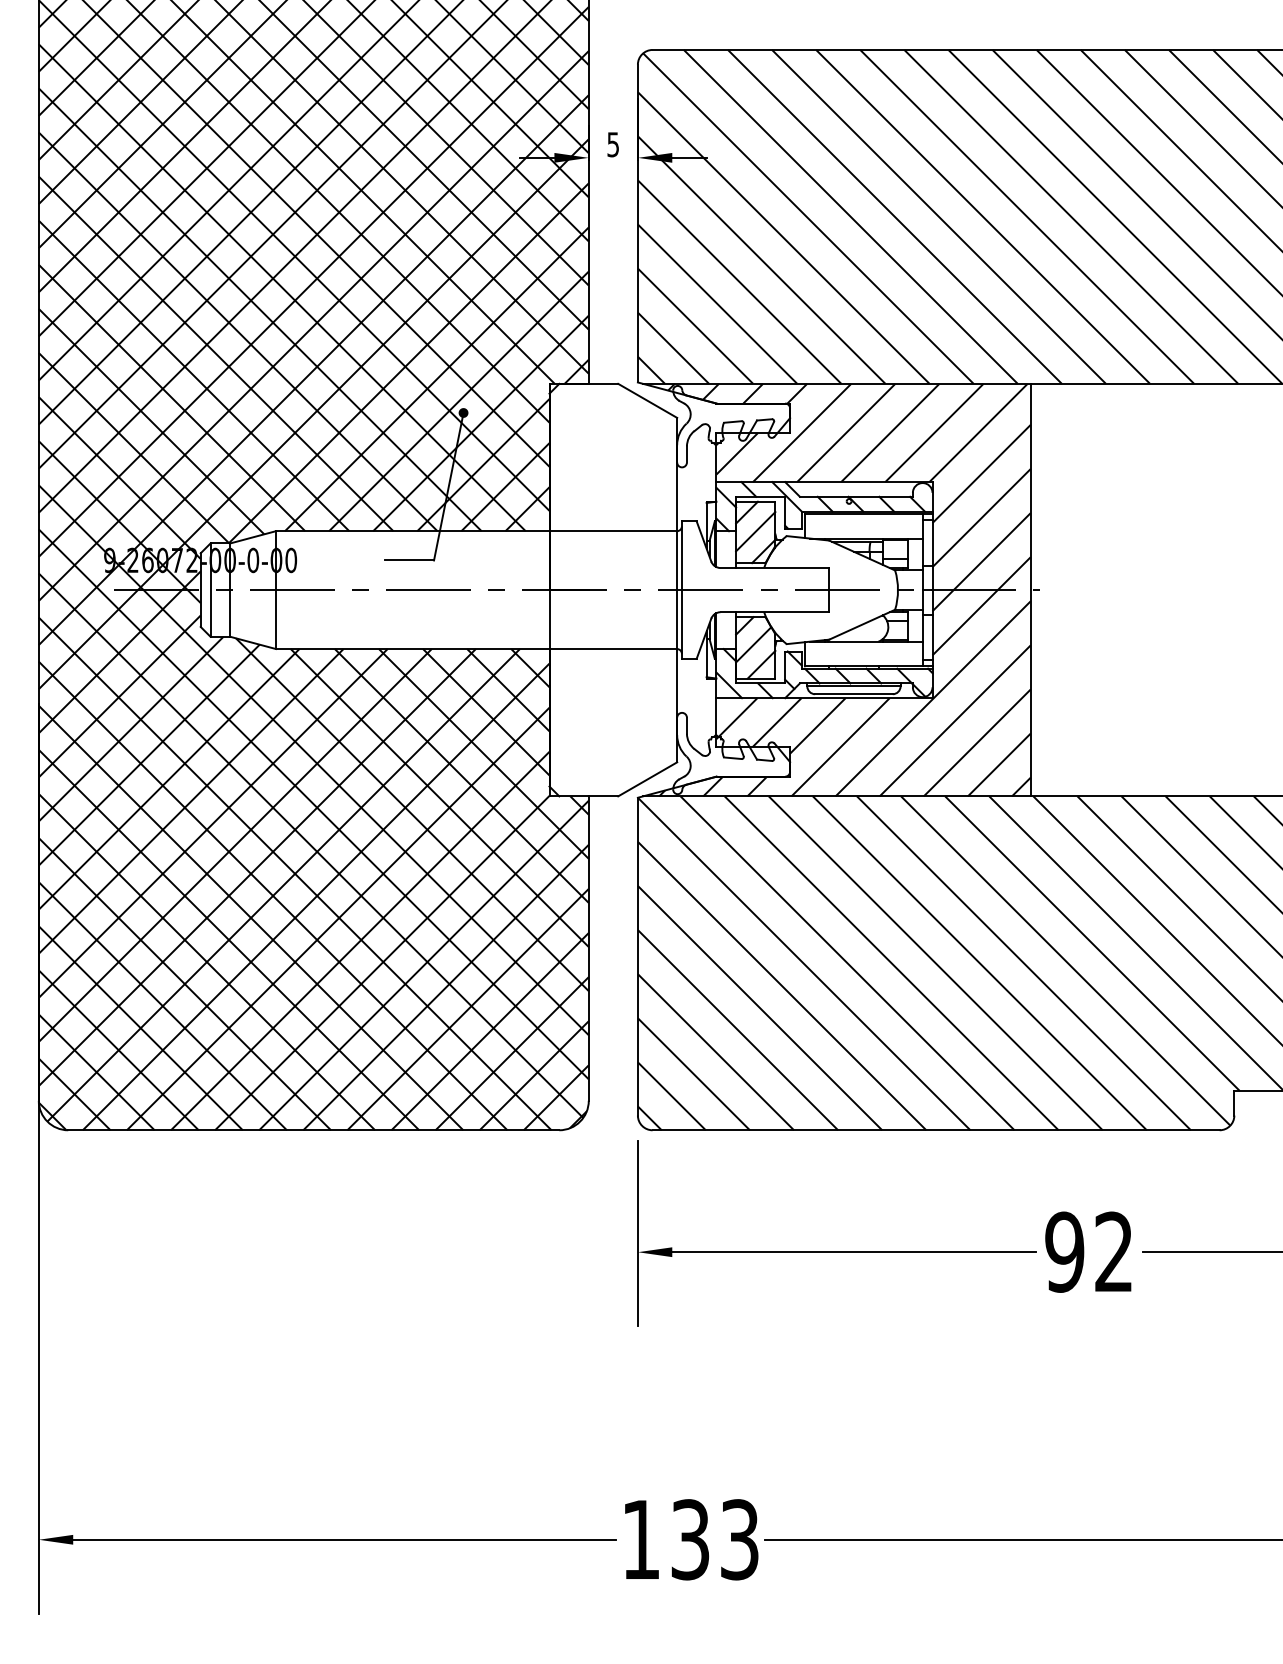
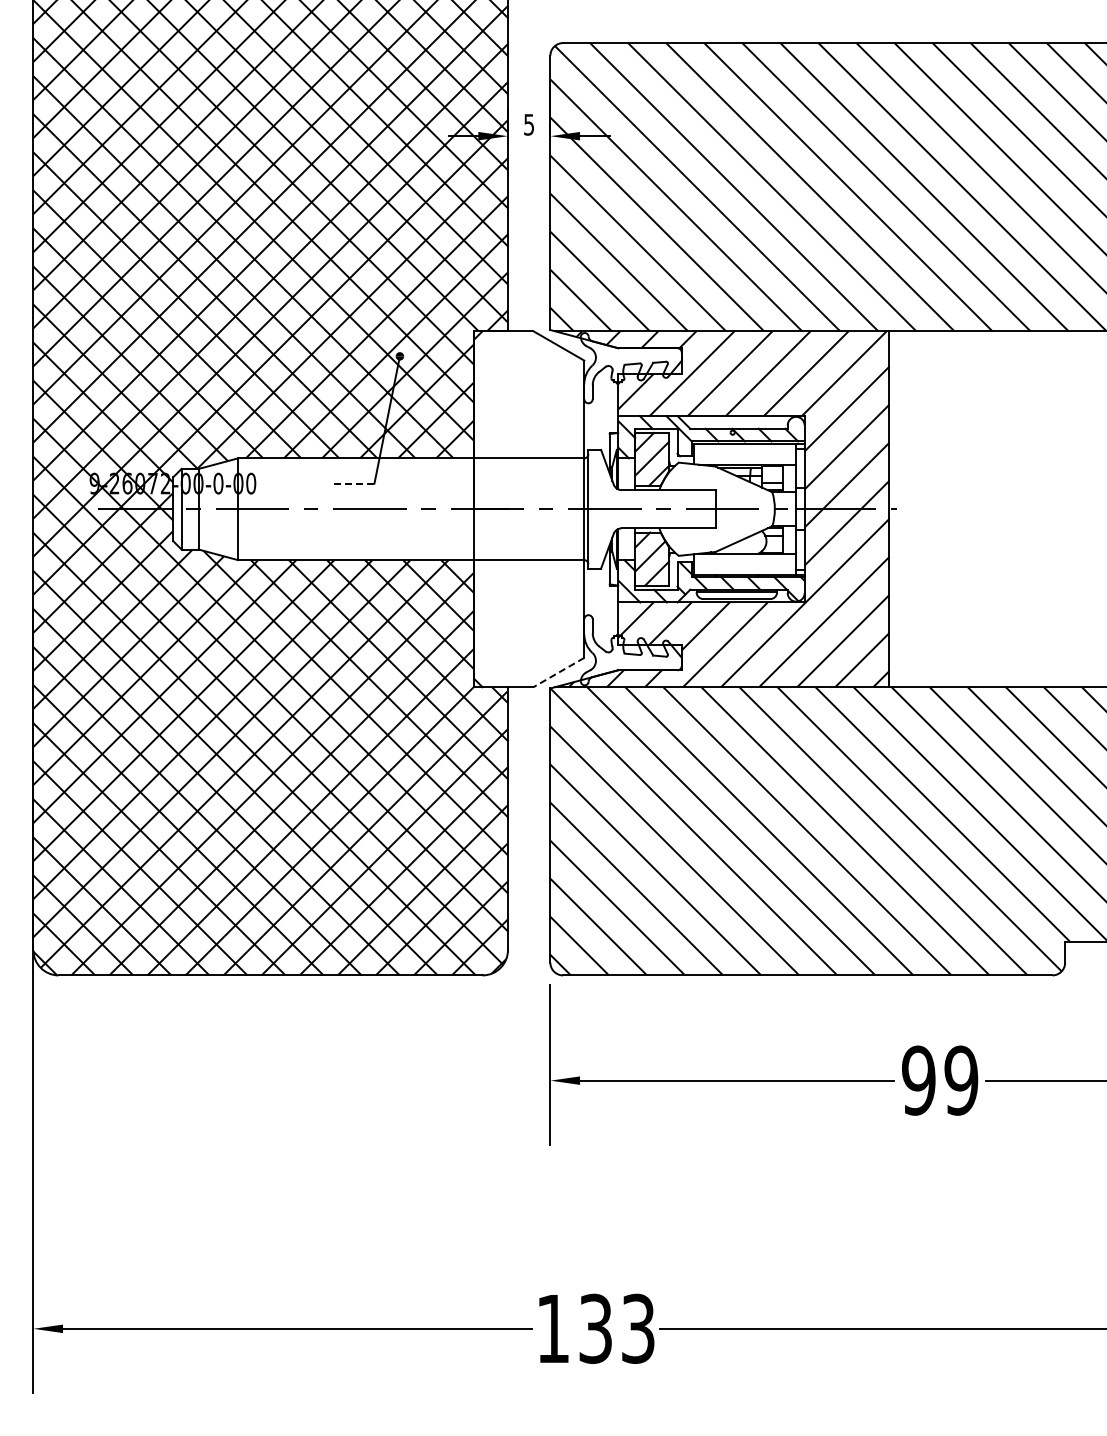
line: (408, 560) -> (352, 483), solid -> dashed
line: (647, 779) -> (558, 672), solid -> dashed
text: (1114, 1252) -> (961, 1080), 92 -> 99

